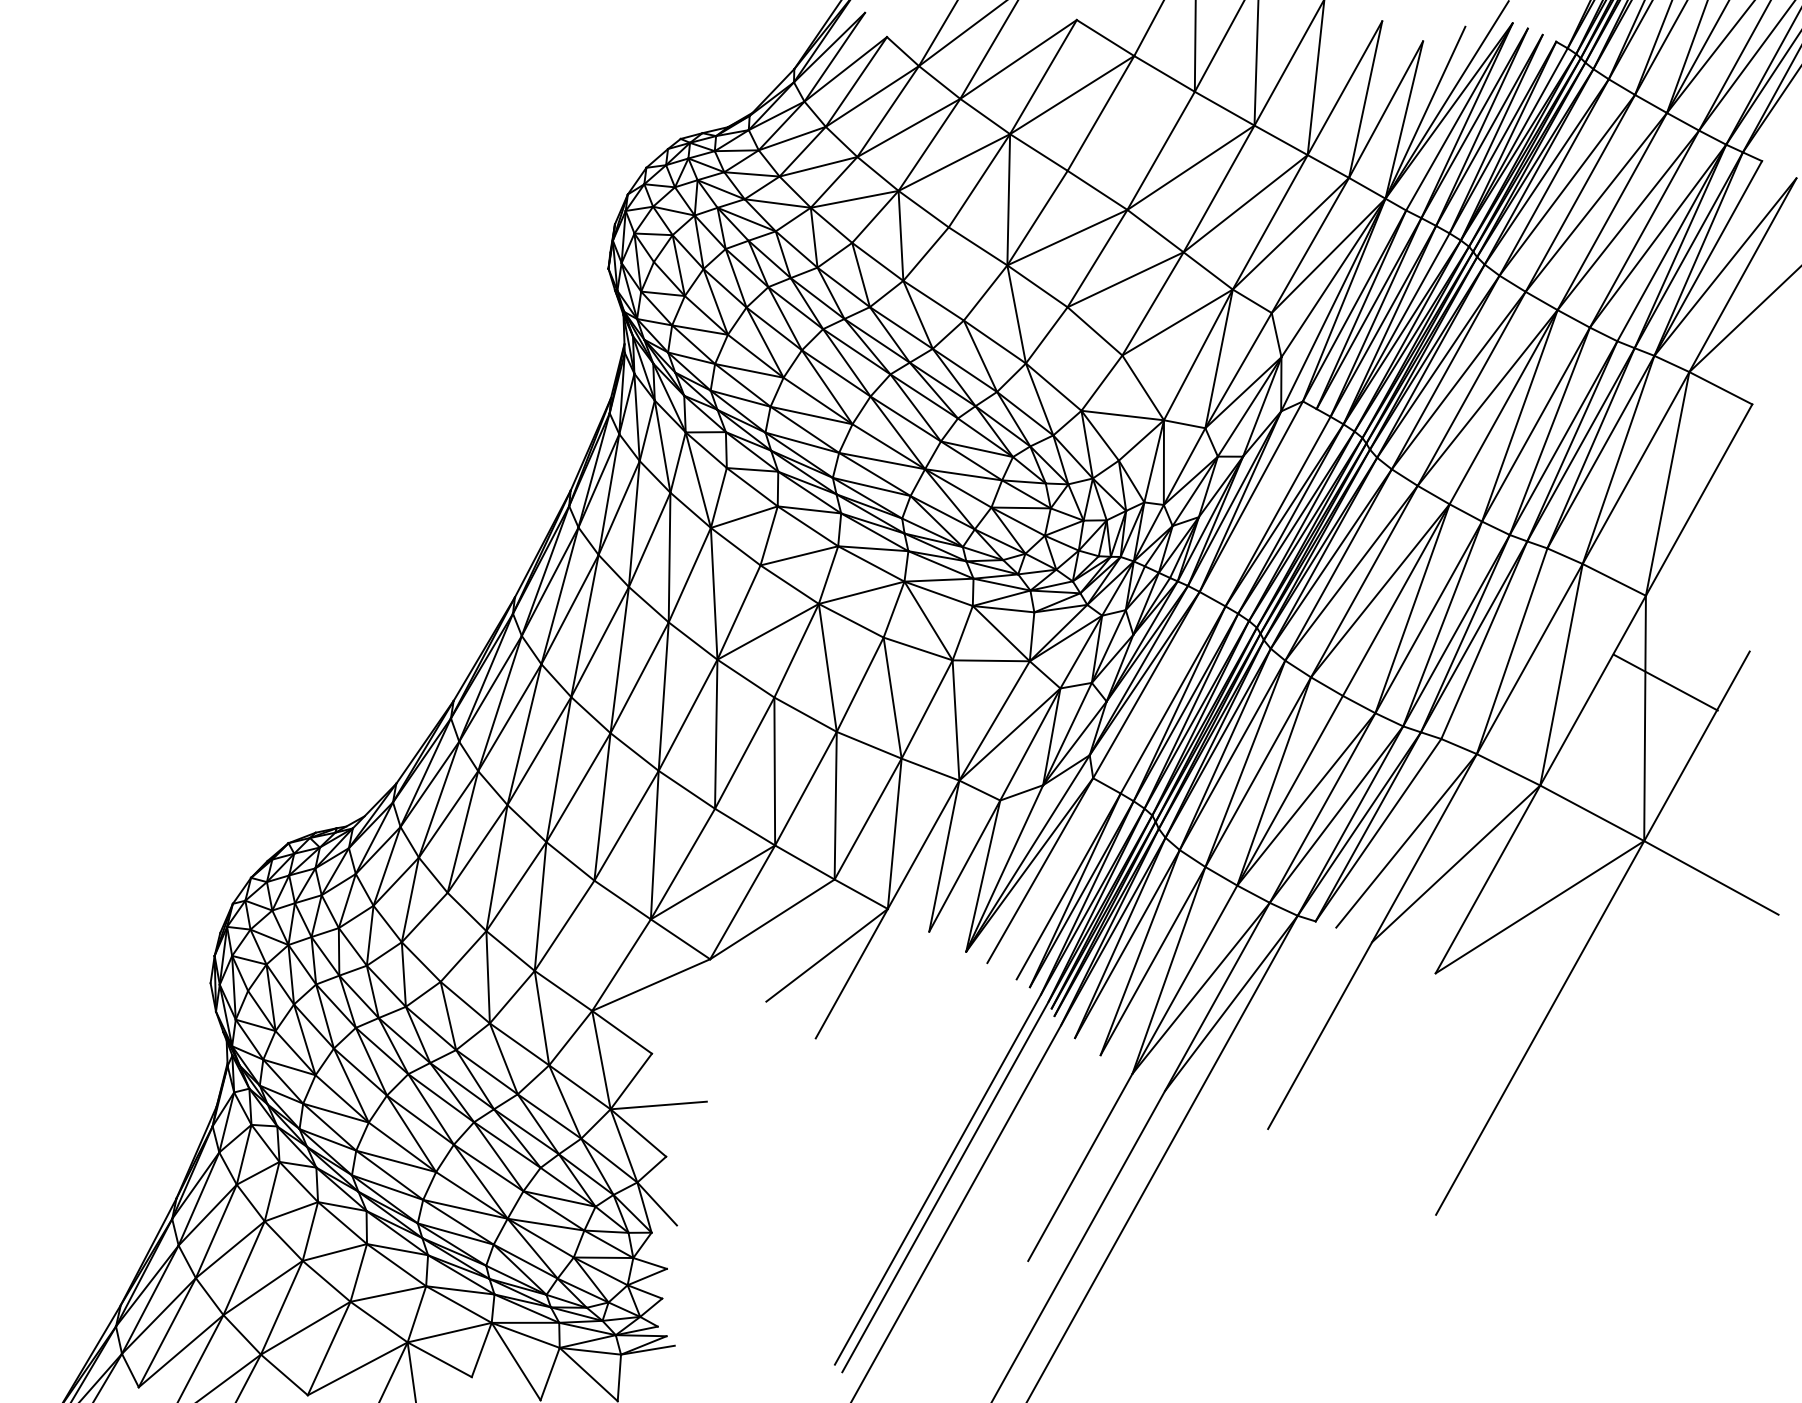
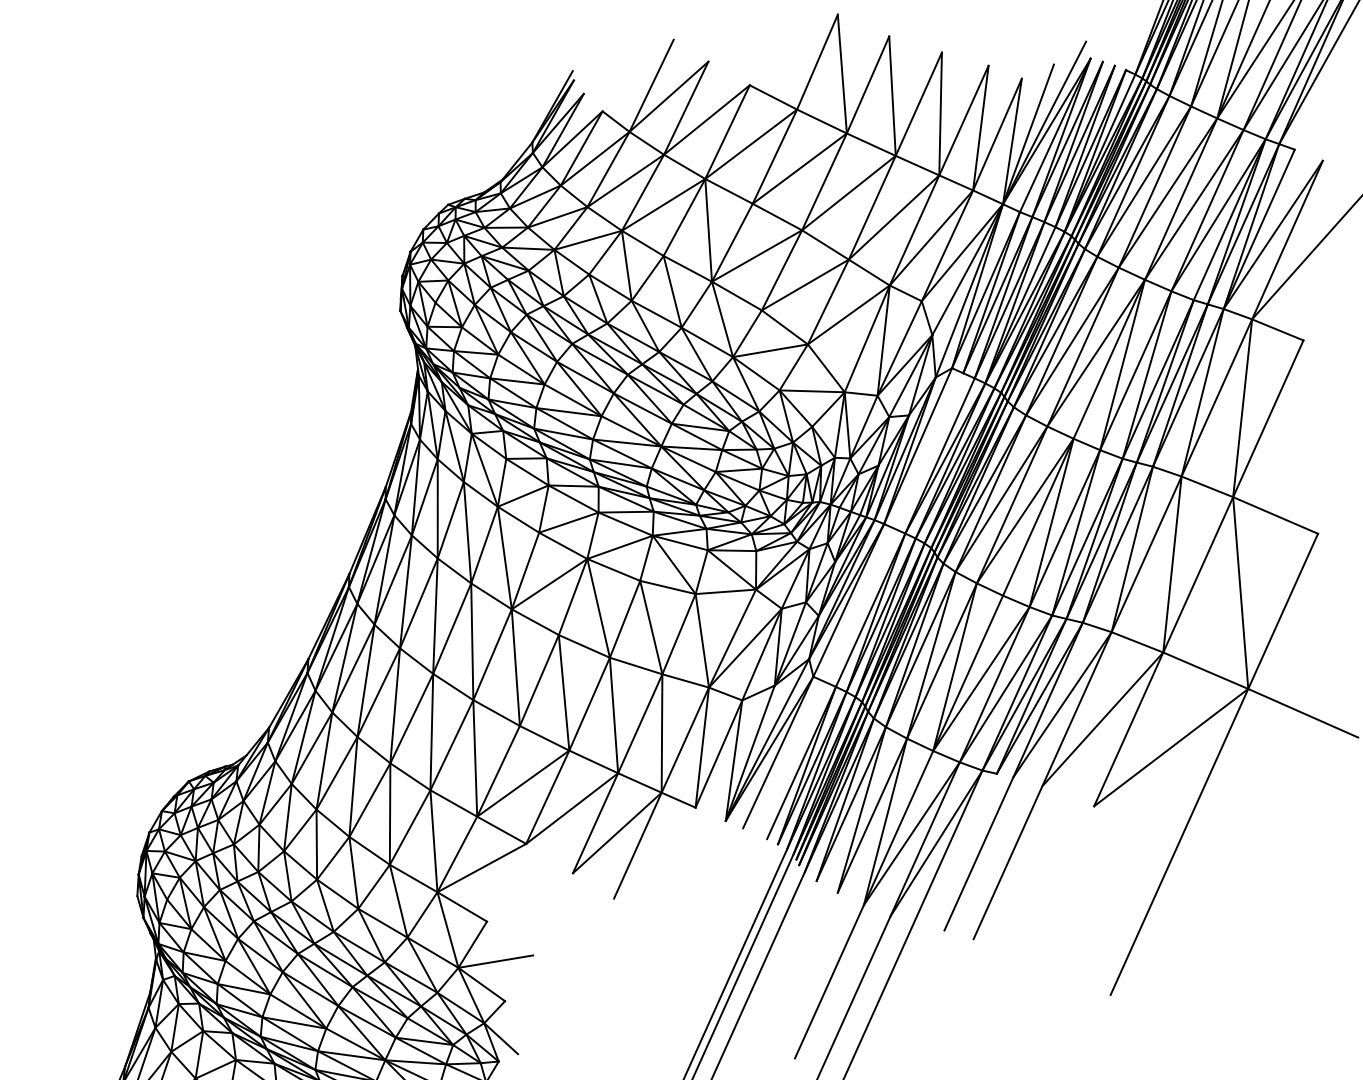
line: (1130, 130) -> (799, 168), added
line: (955, 273) -> (671, 291), added
line: (1073, 359) -> (769, 350), added
line: (1665, 682) -> (1275, 515), moved
line: (1389, 831) -> (1048, 698), added
line: (908, 919) -> (678, 799), added
line: (443, 936) -> (316, 843), added
line: (800, 940) -> (595, 823), added
line: (593, 945) -> (434, 840), added

